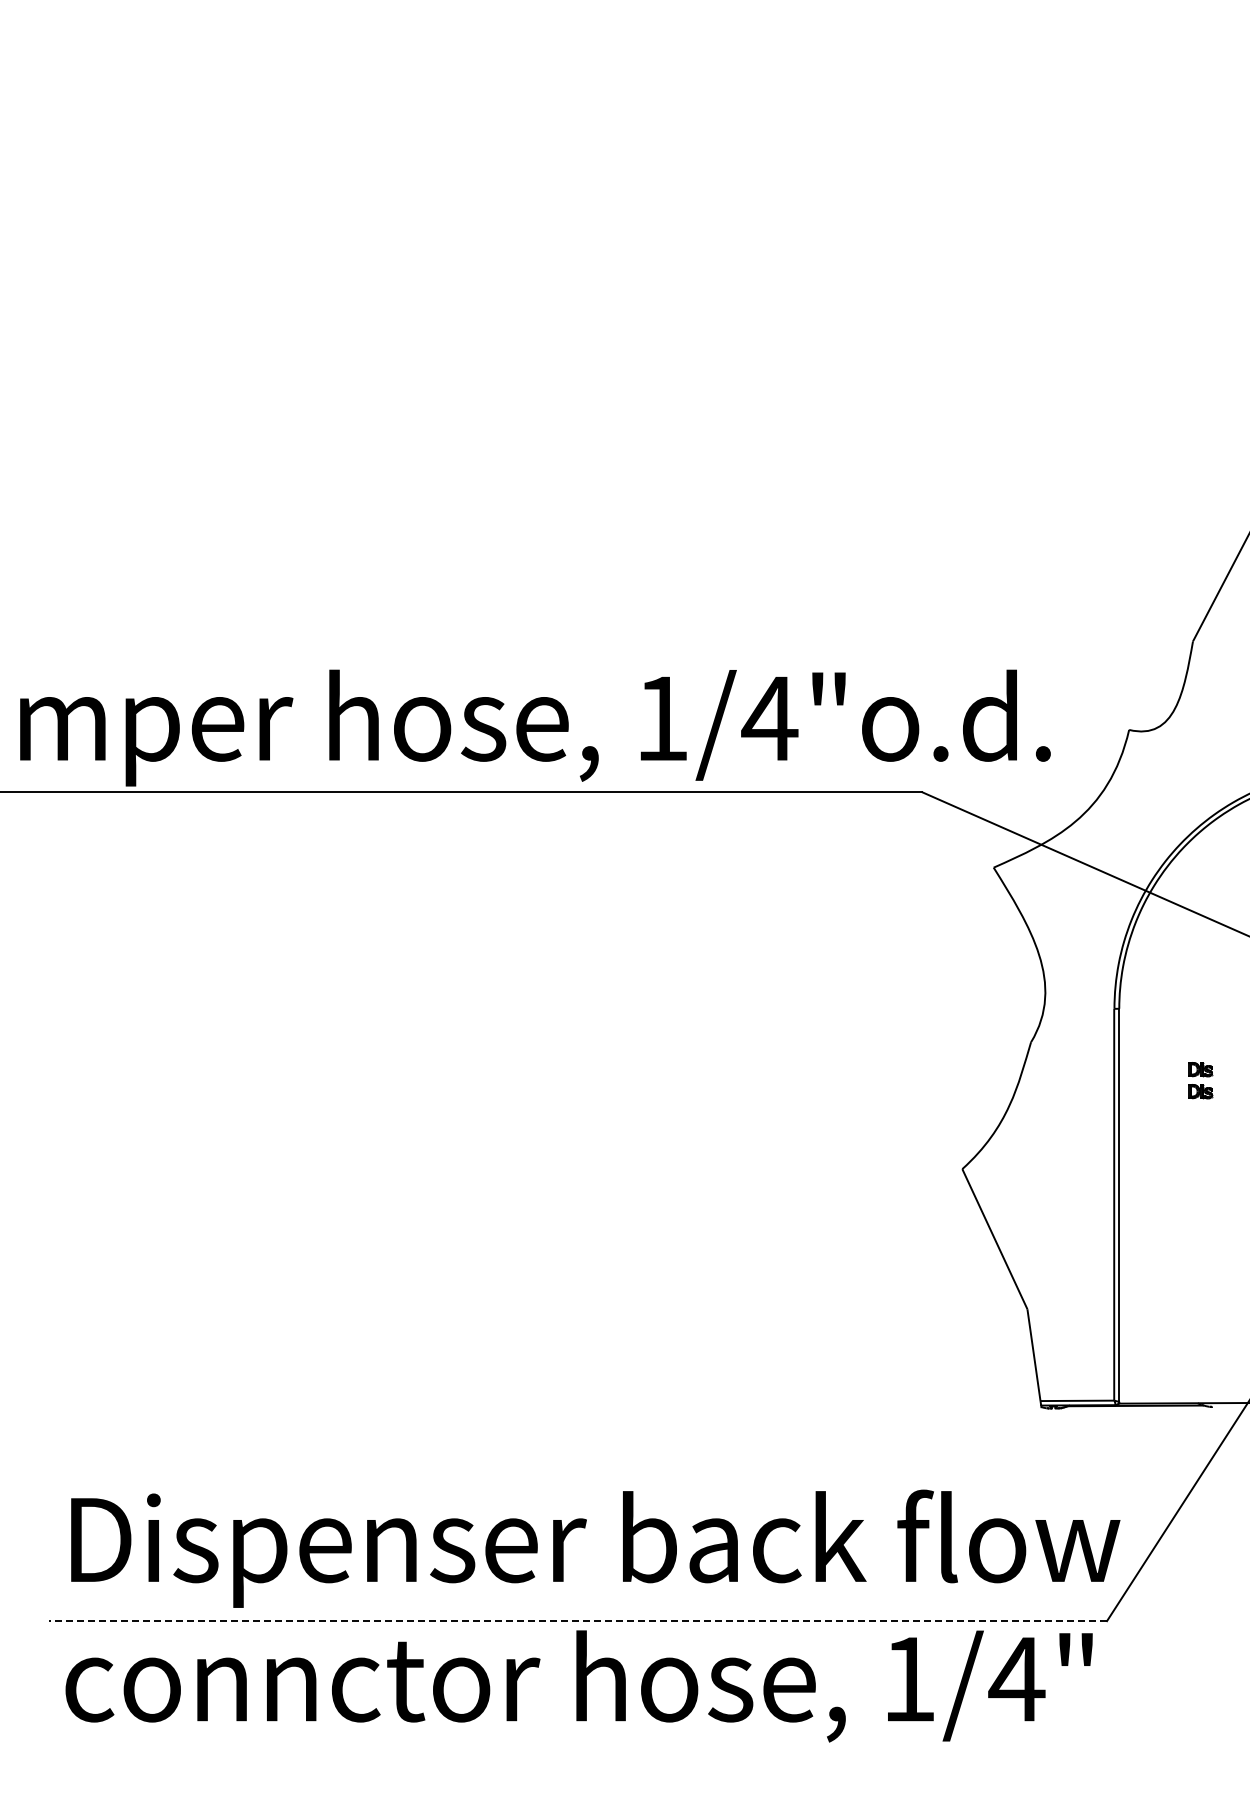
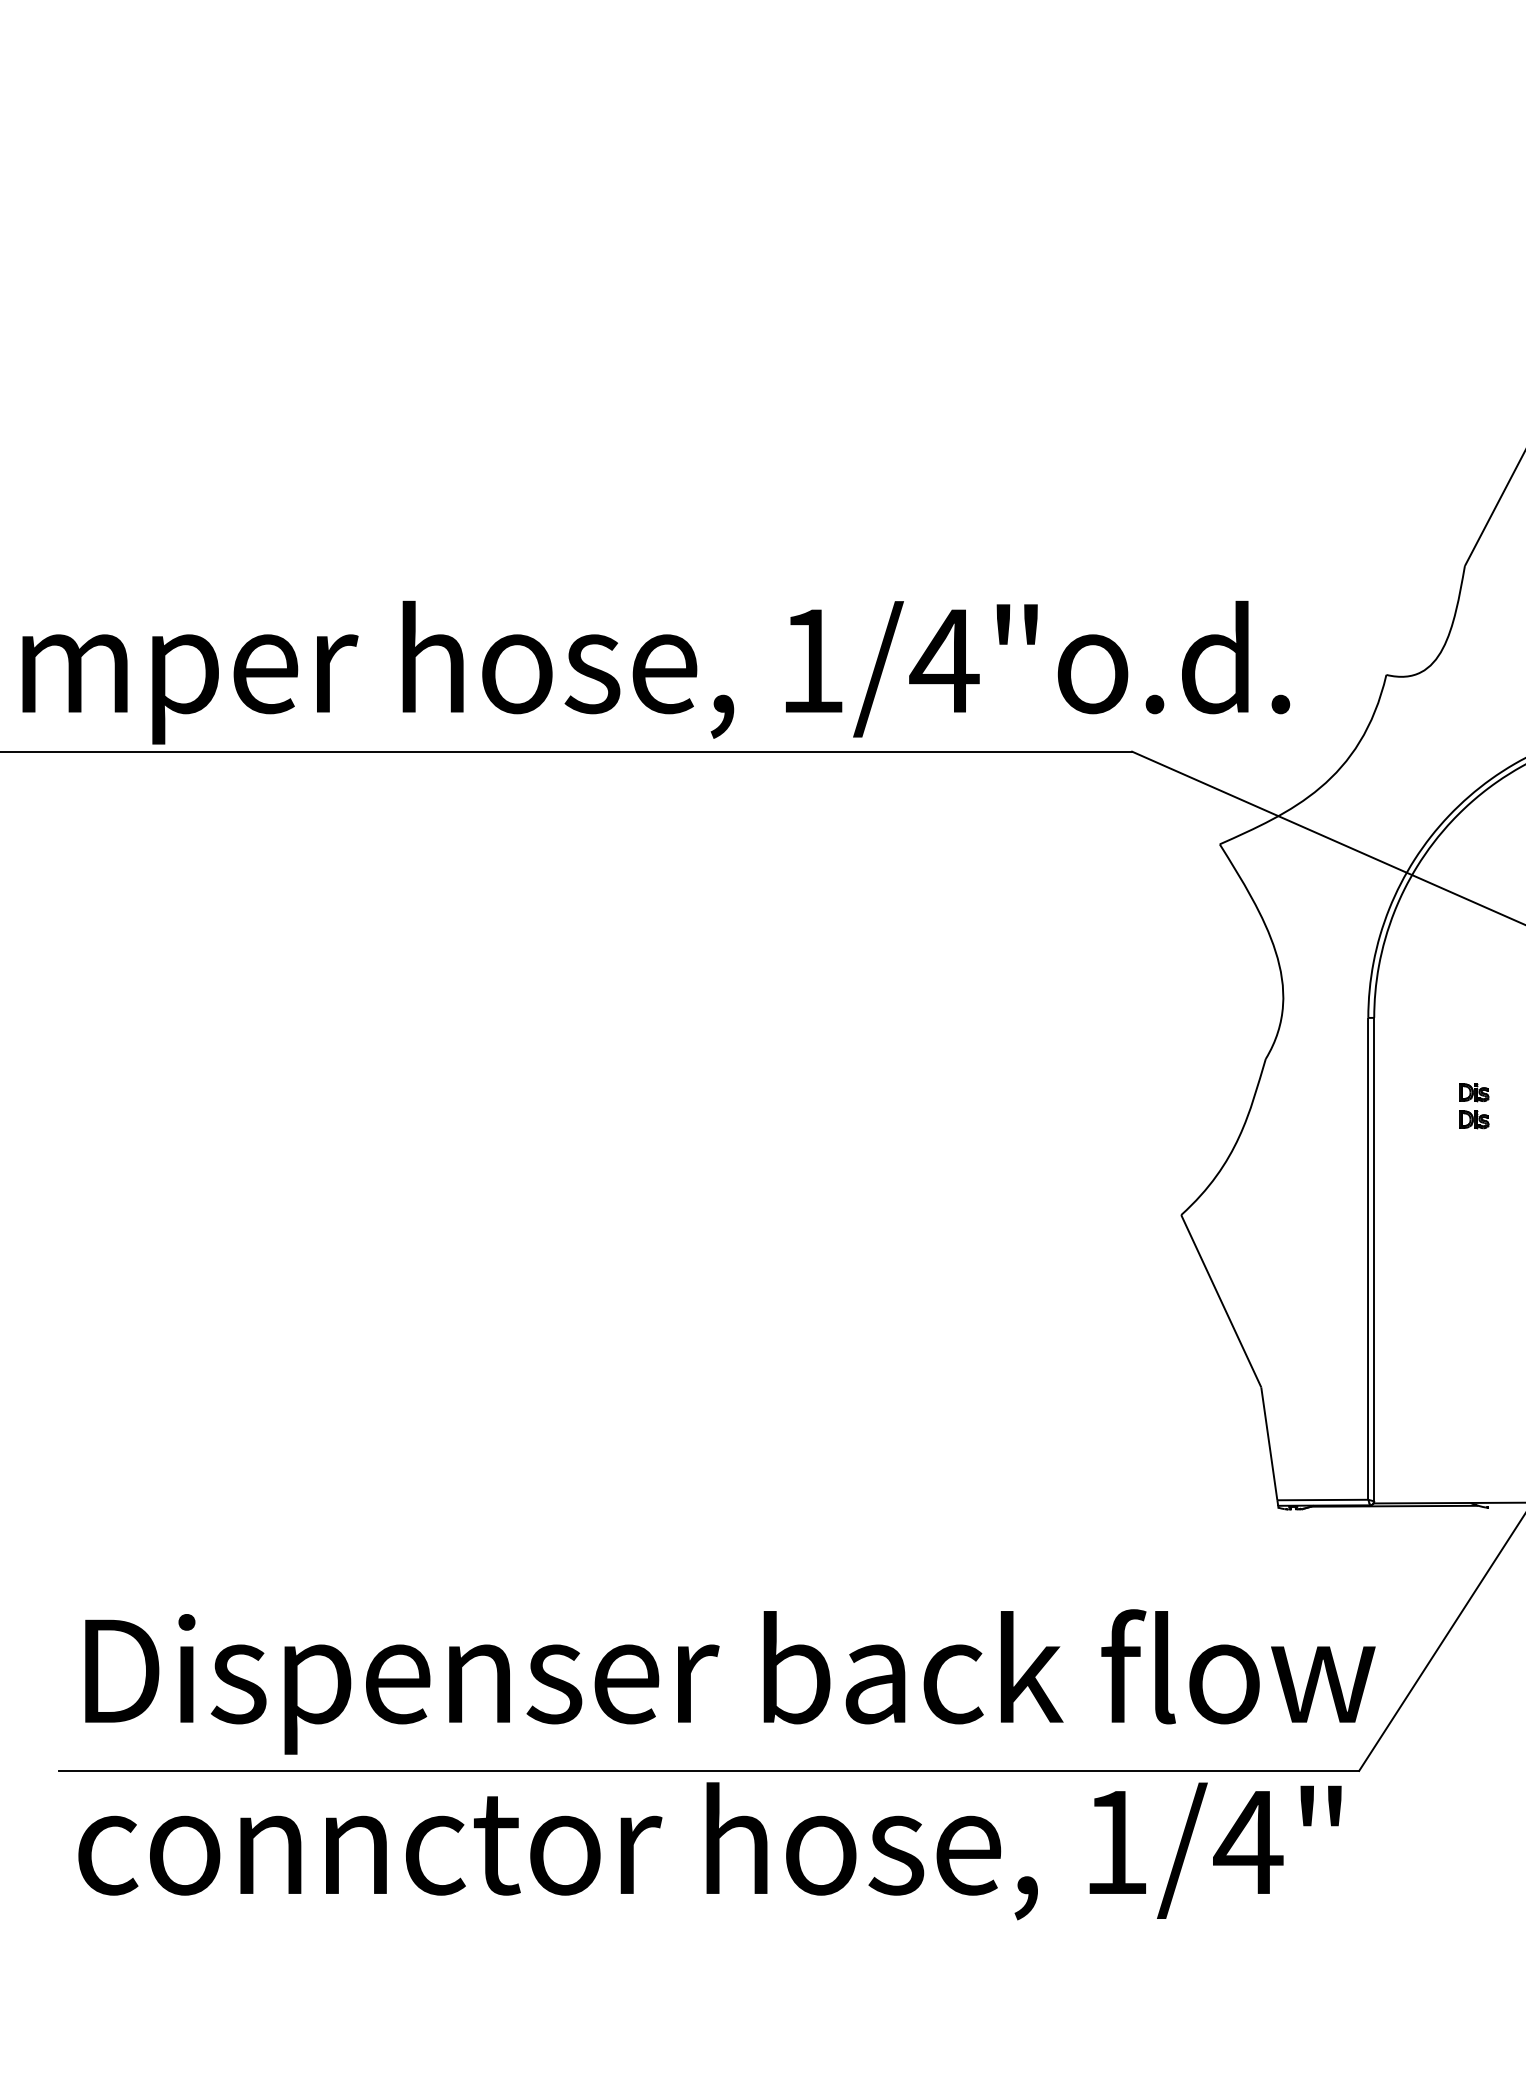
line: (578, 1621) -> (709, 1771), dashed -> solid

